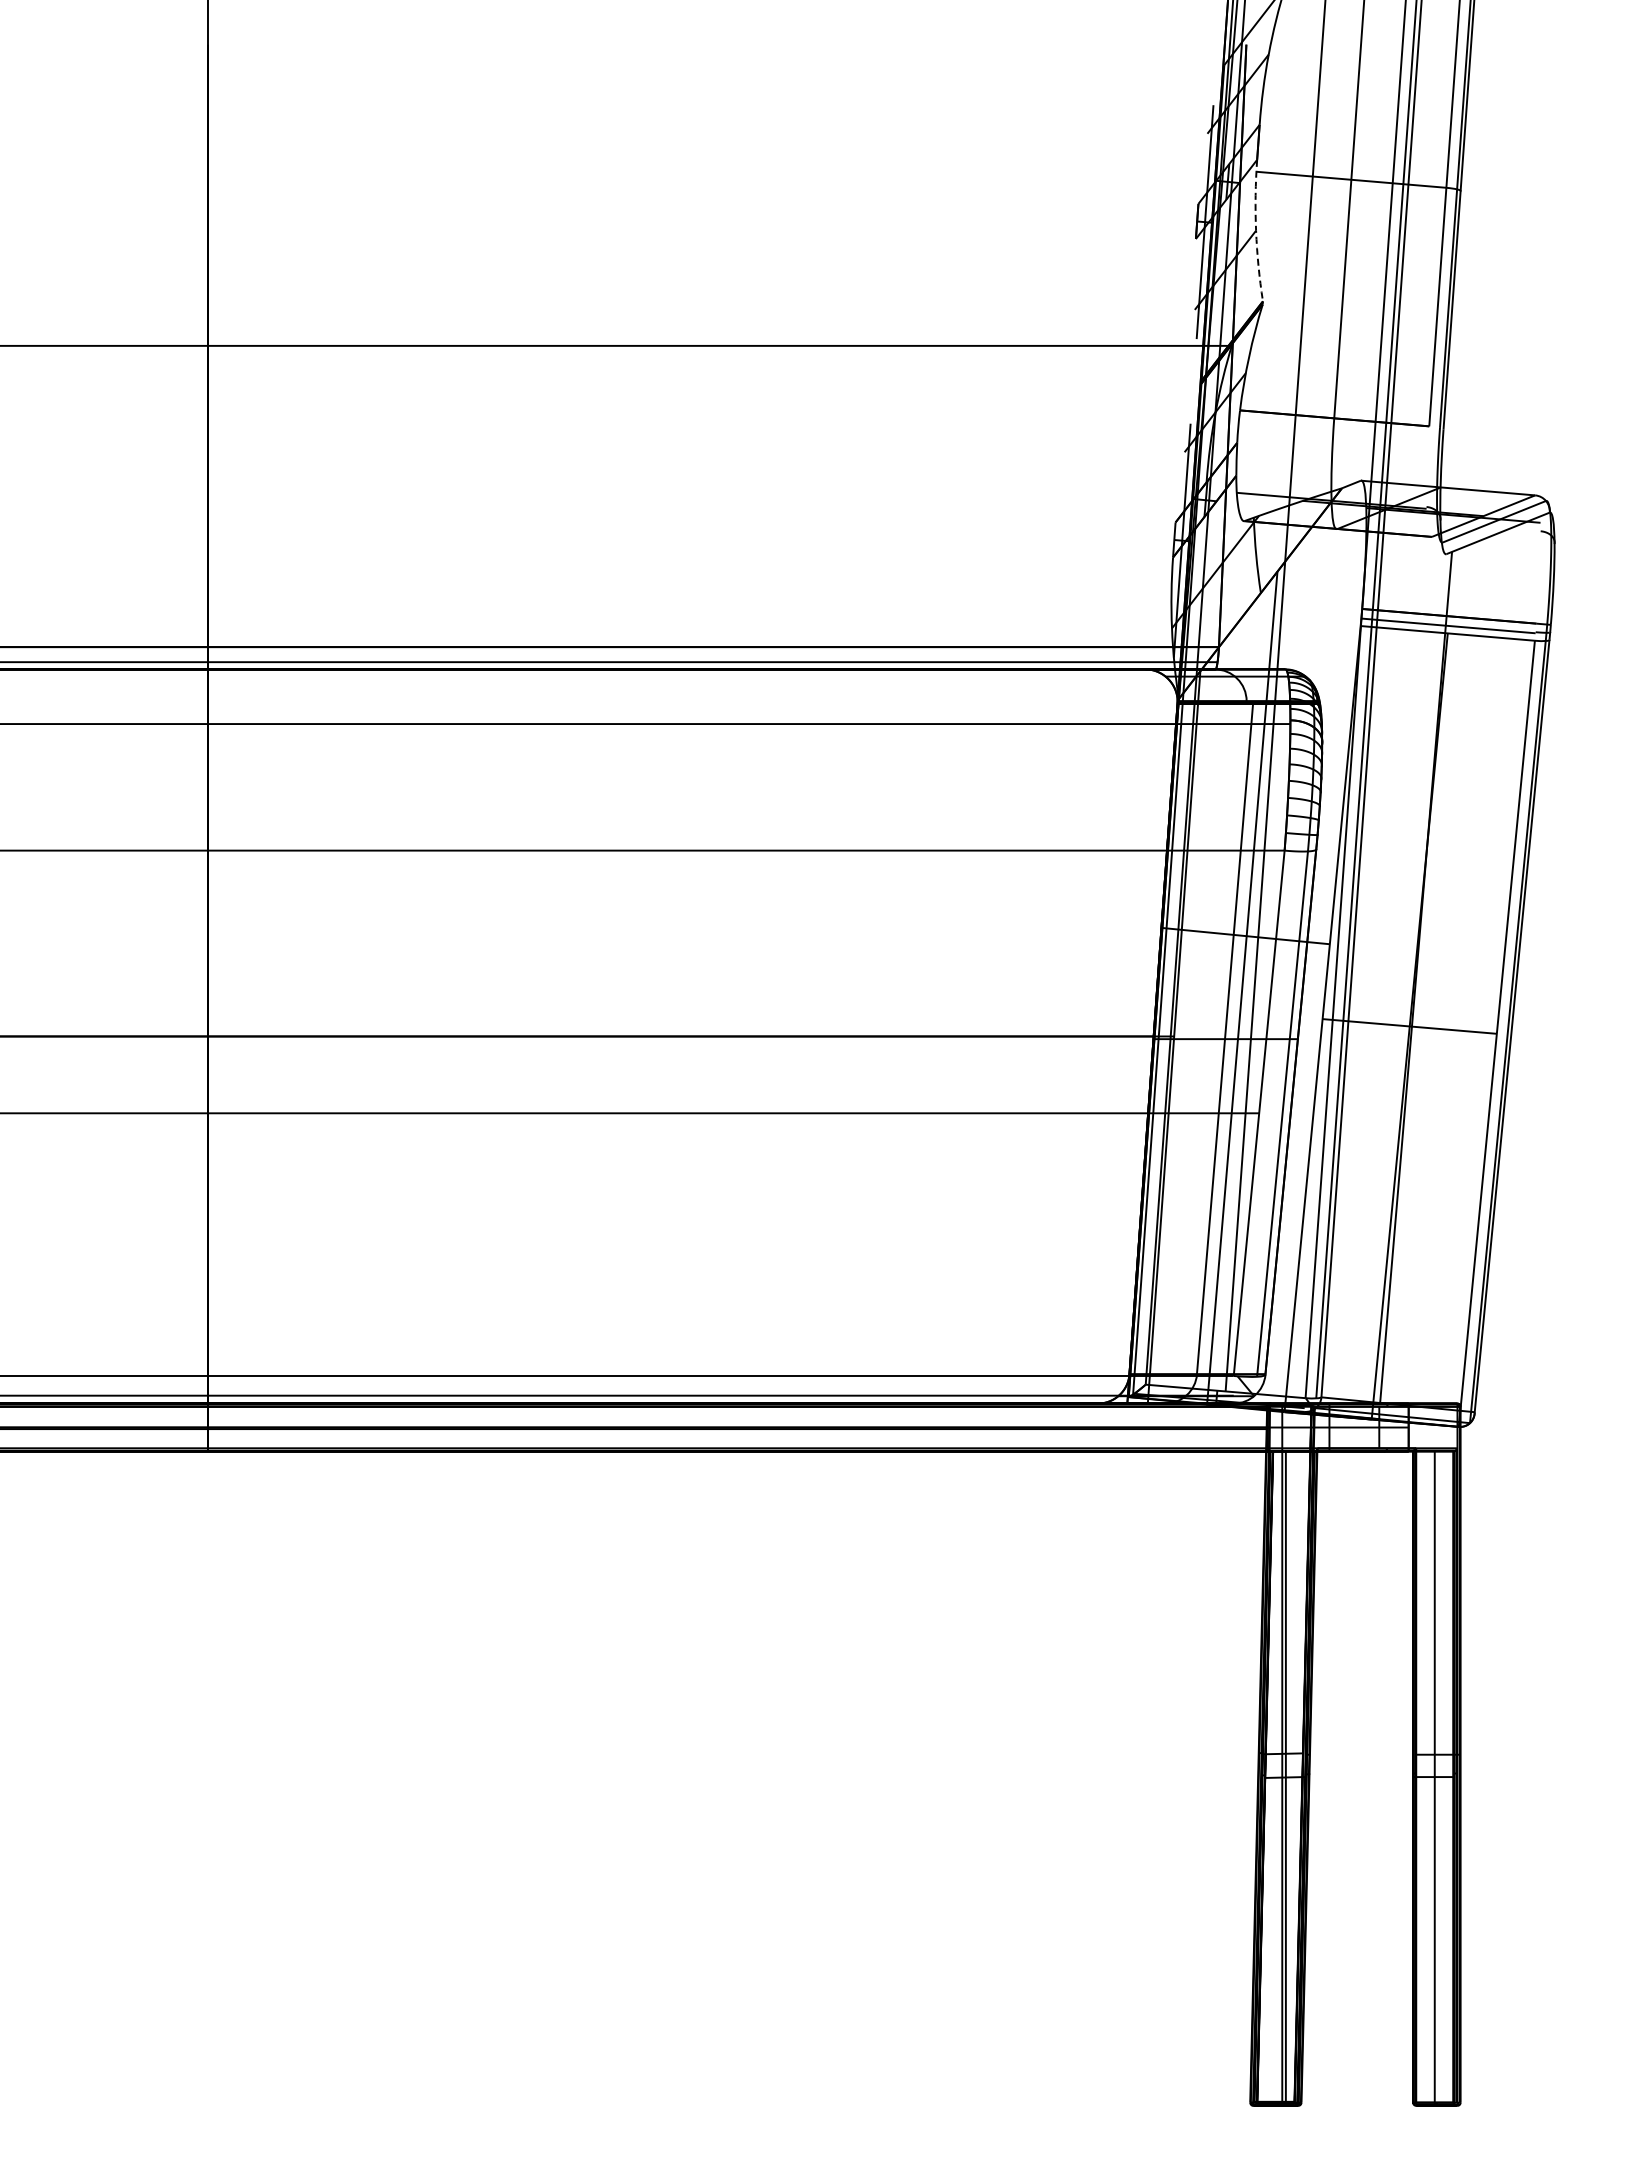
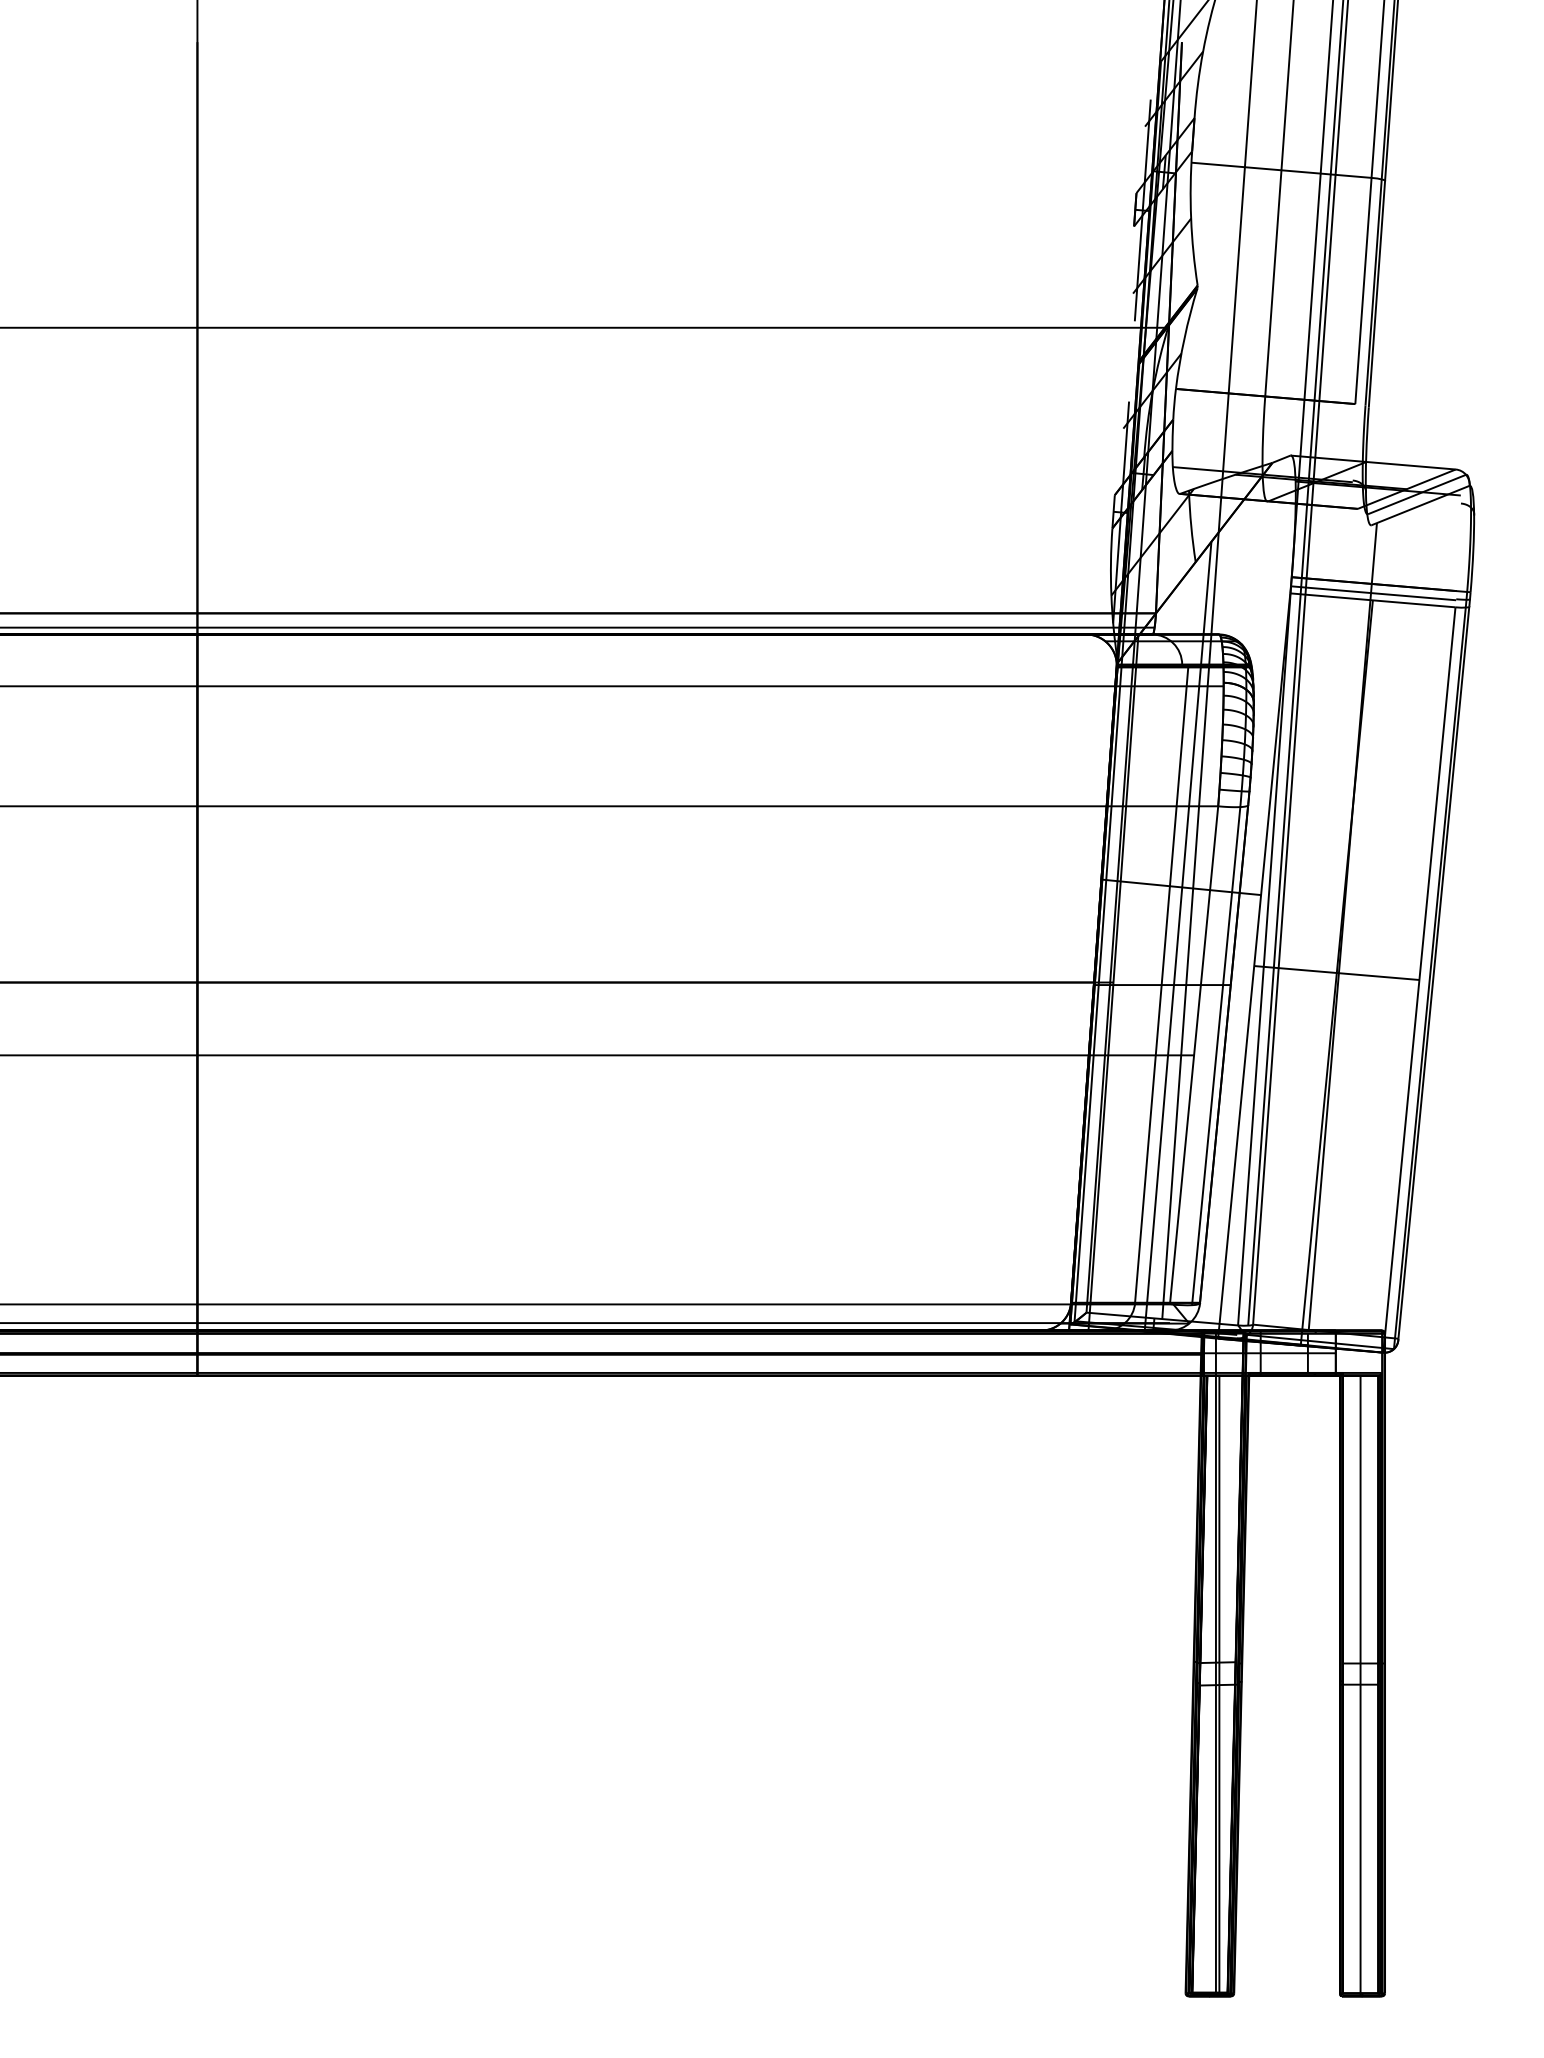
arc: (1256, 230) -> (1191, 218), dashed -> solid

